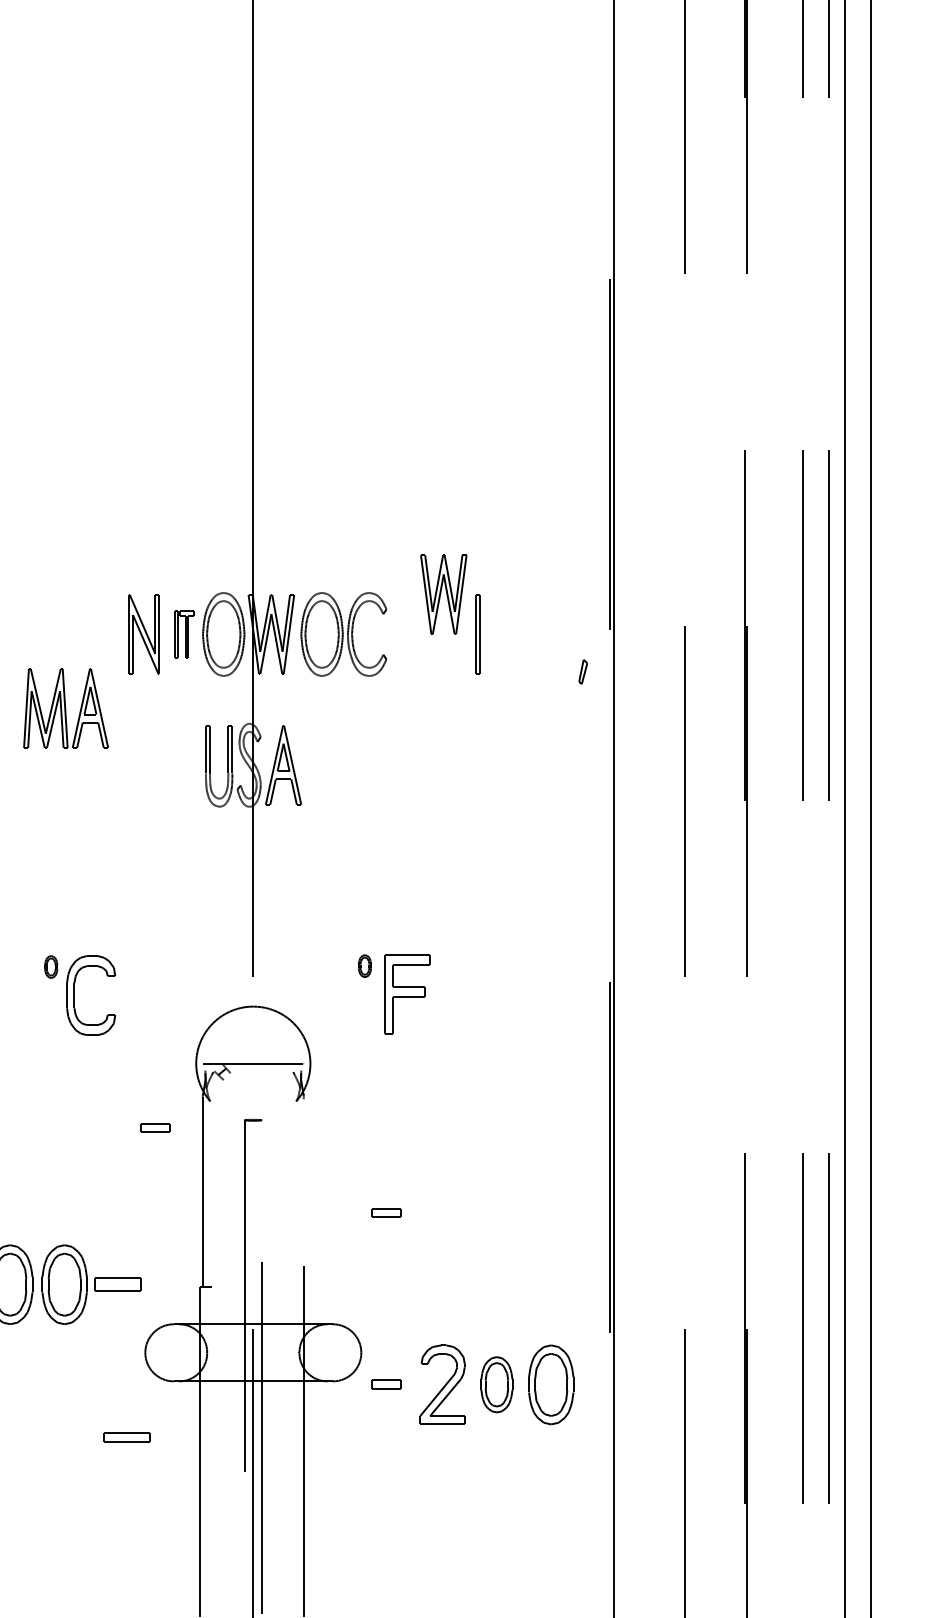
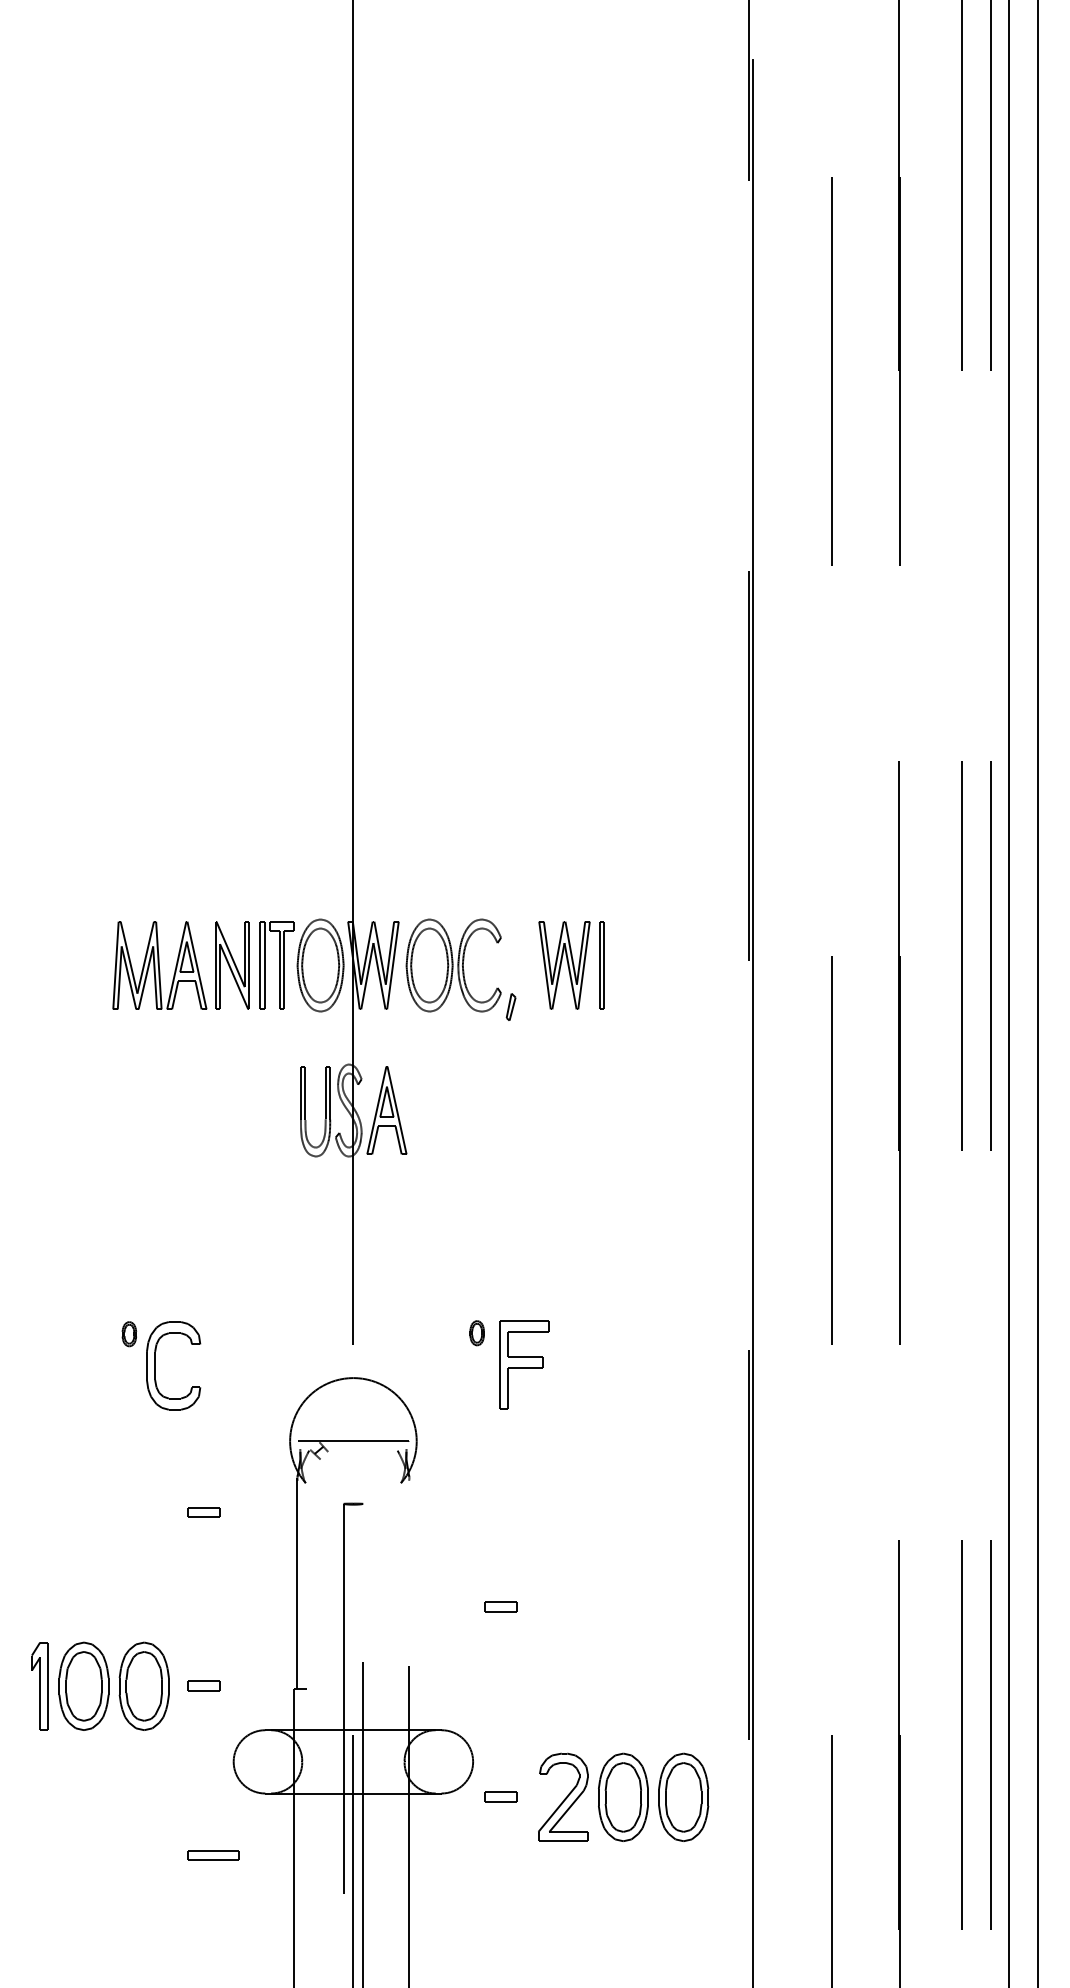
part: (443, 594) -> (564, 965), moved
part: (183, 634) -> (276, 965), size x1.67
part: (582, 671) -> (510, 1006), moved
part: (65, 708) -> (159, 965), moved
part: (155, 1127) -> (203, 1512), moved
part: (118, 1283) -> (203, 1685), size x0.62
part: (496, 1384) -> (623, 1796), size x1.43

